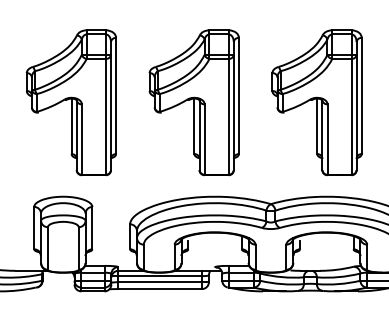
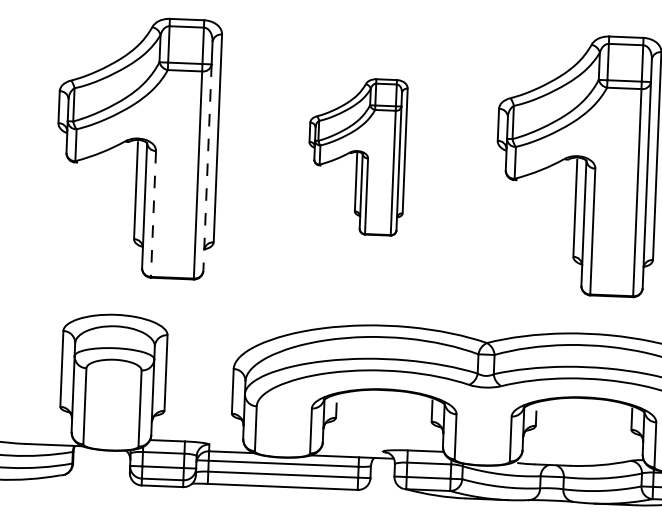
part: (193, 102) -> (355, 155), size x0.6
line: (111, 112) -> (208, 167), solid -> dashed
line: (81, 140) -> (152, 215), solid -> dashed

